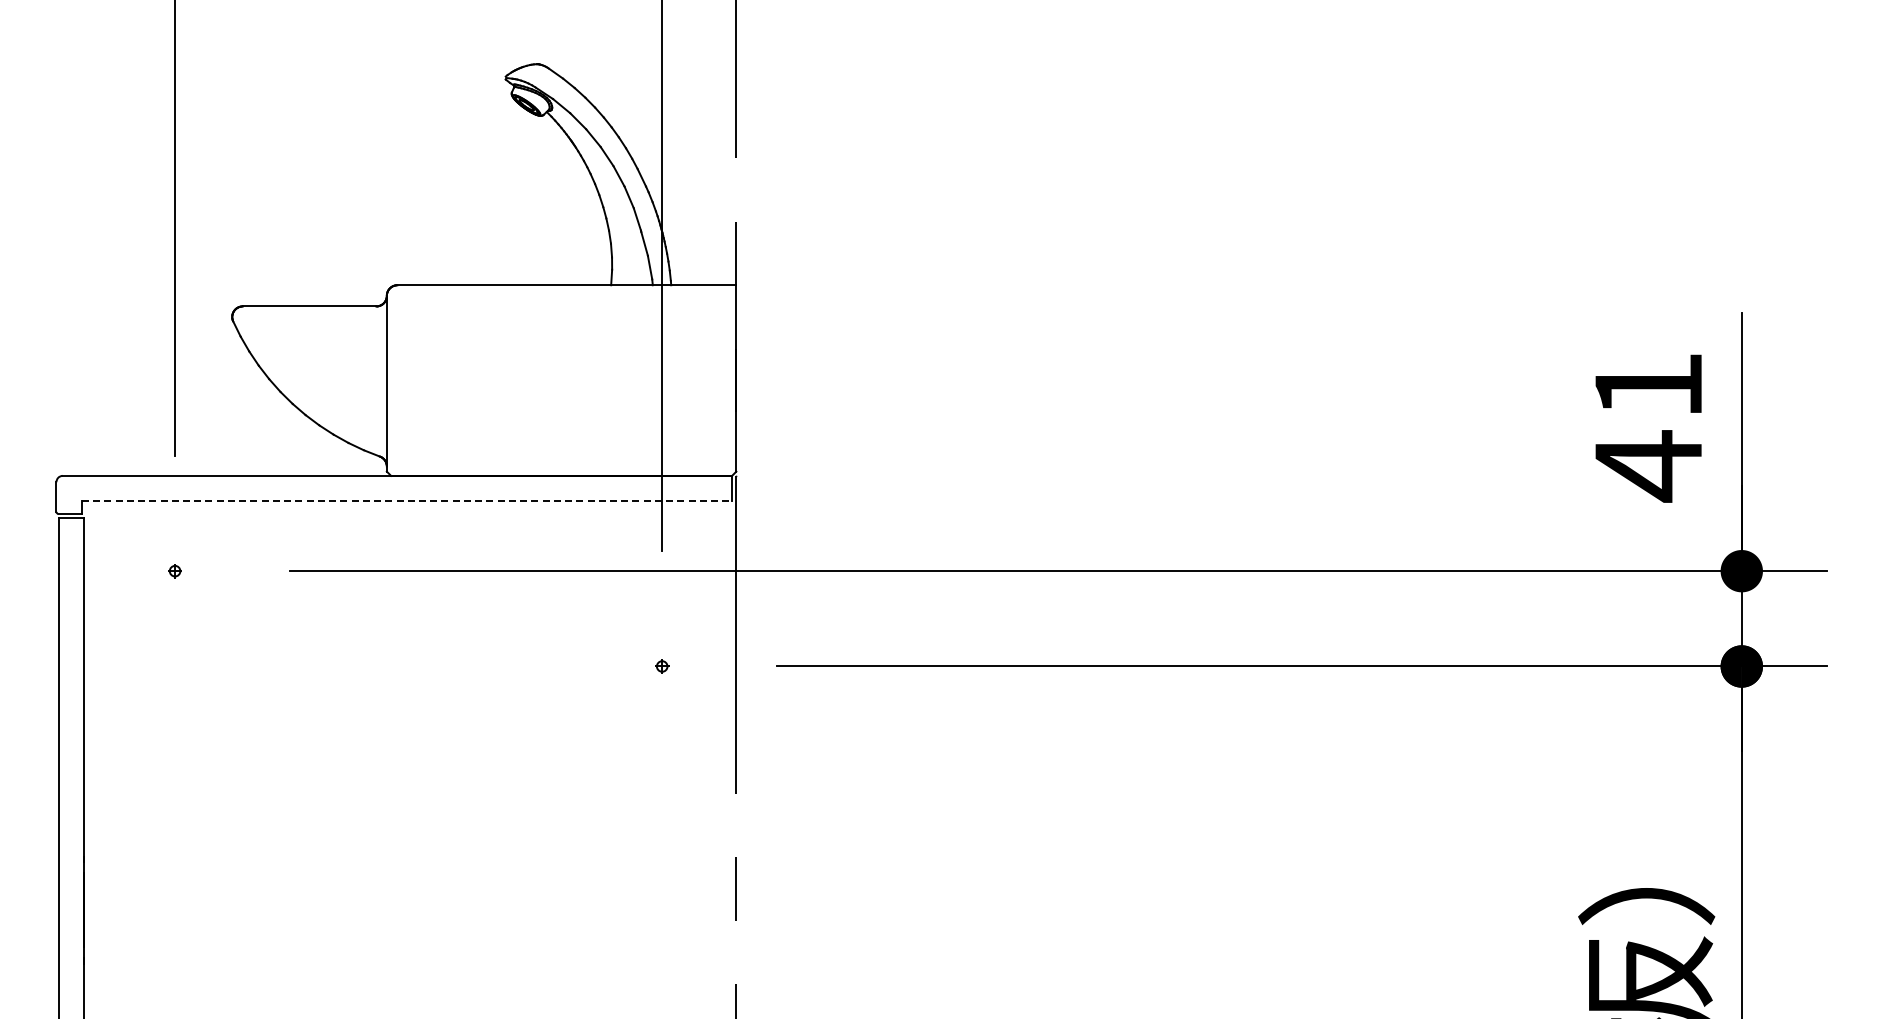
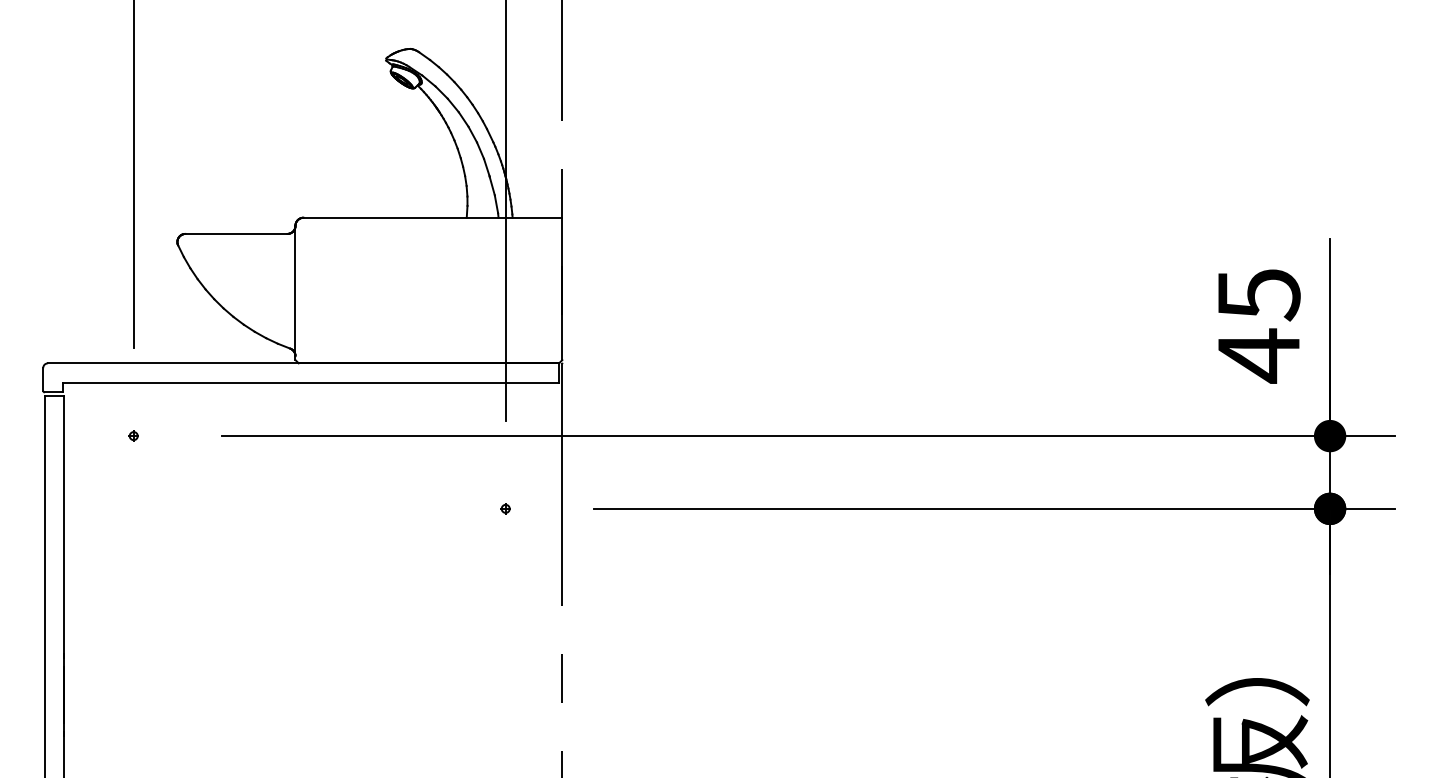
text: (1649, 387) -> (1259, 295), 41 -> 45
line: (407, 501) -> (311, 382), dashed -> solid

